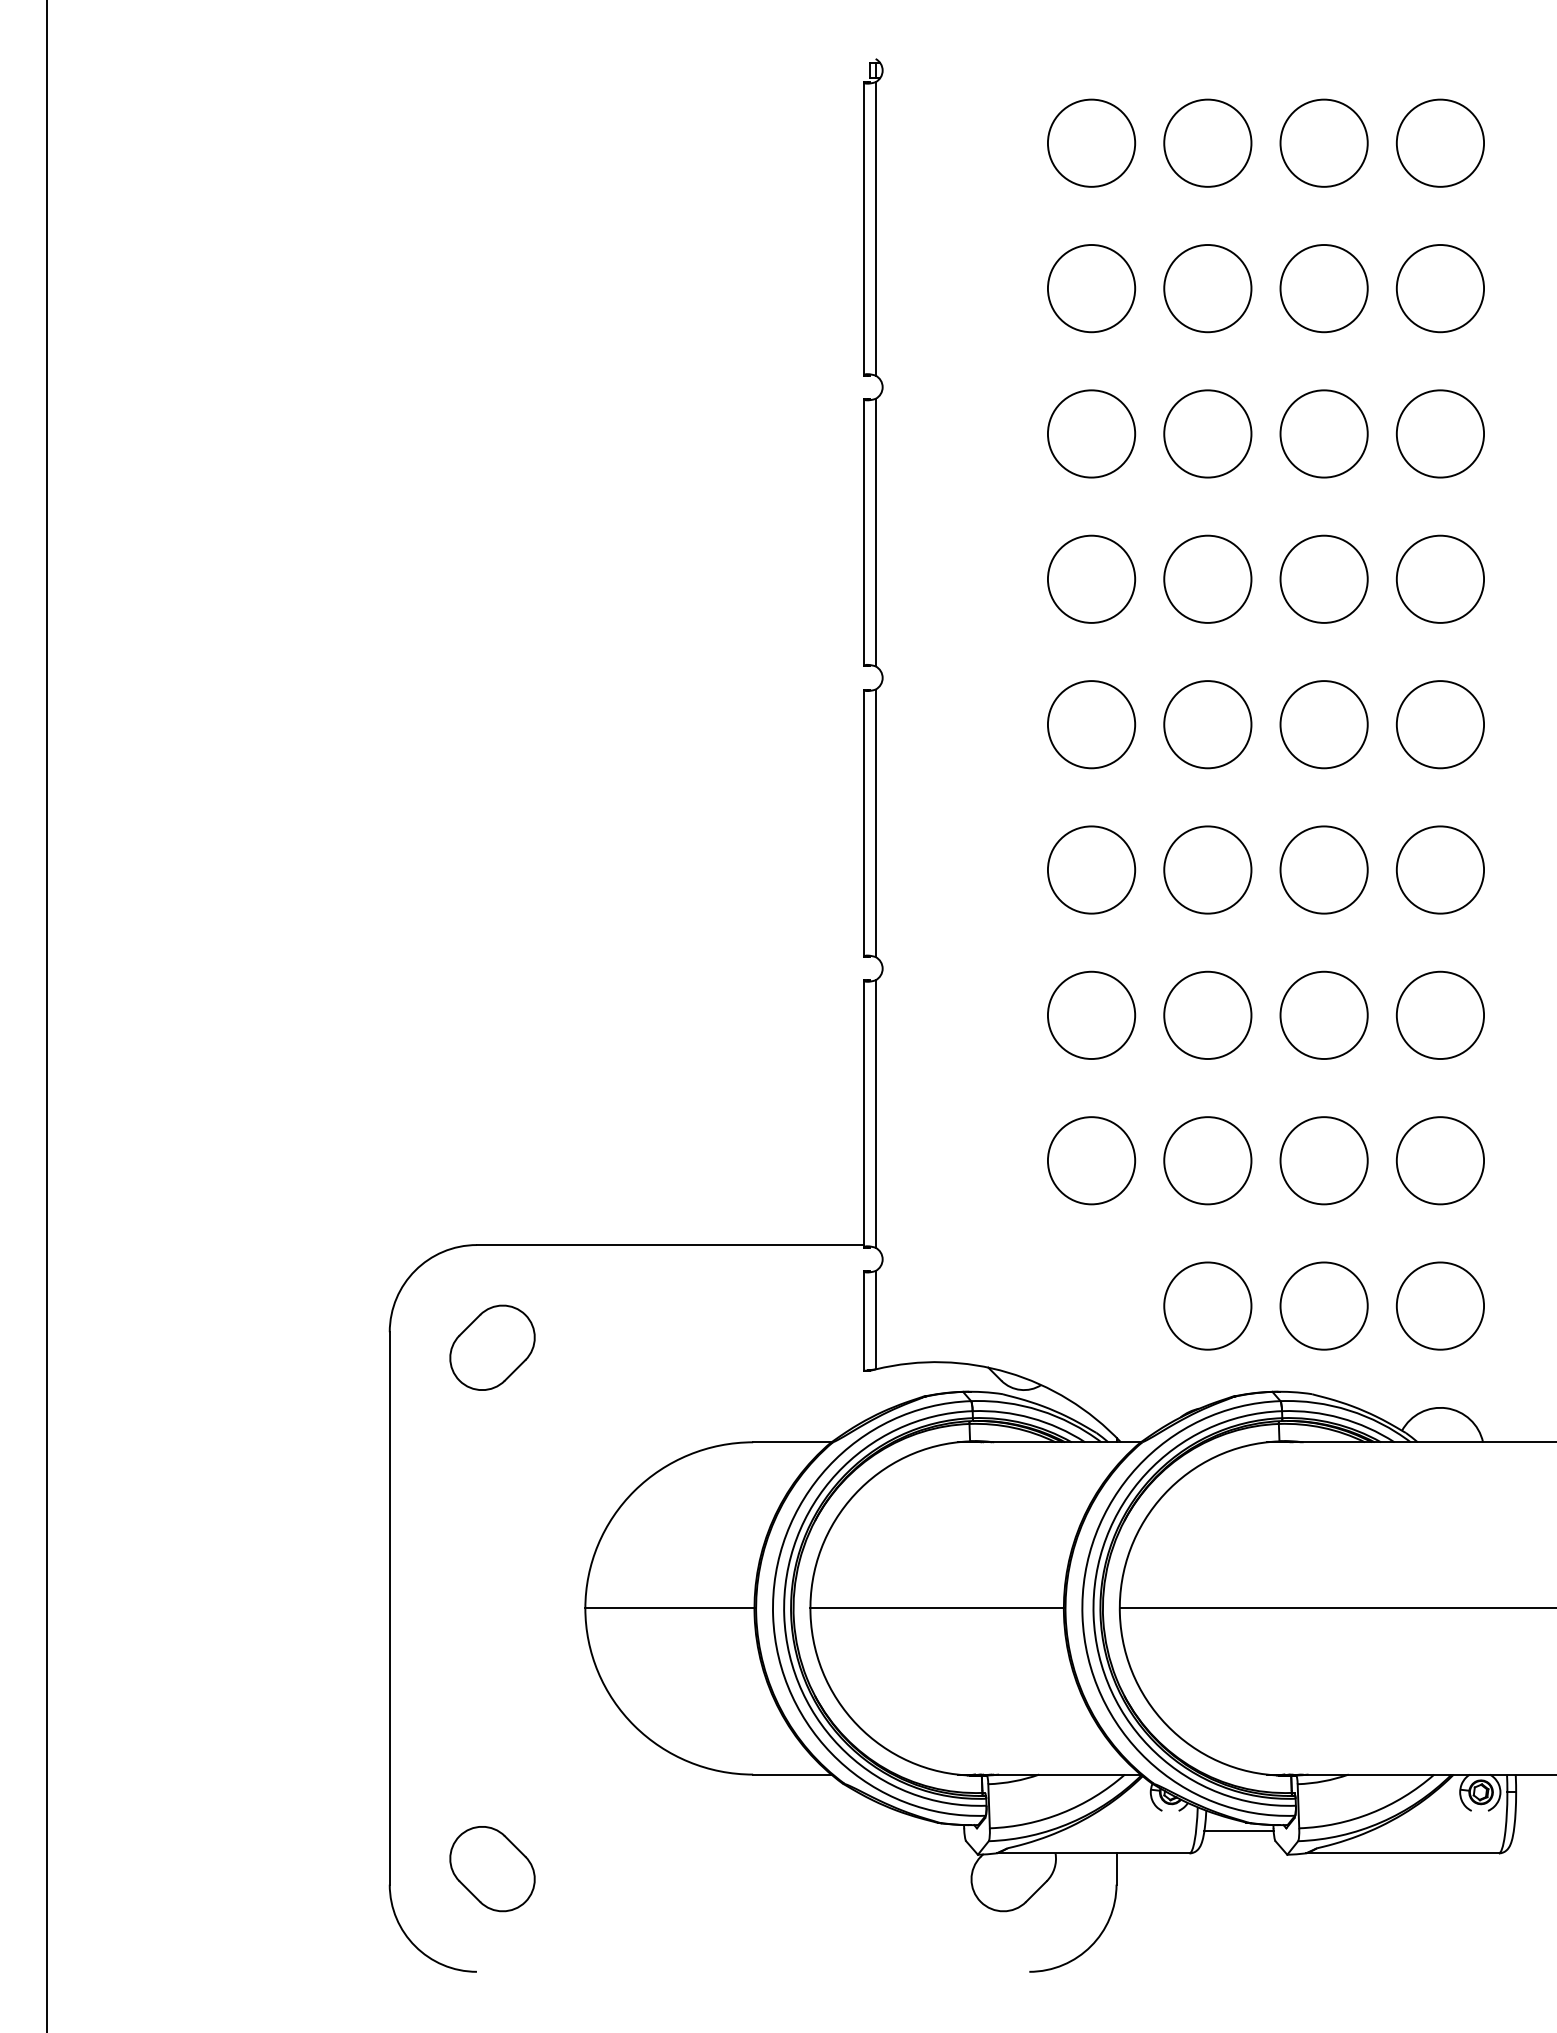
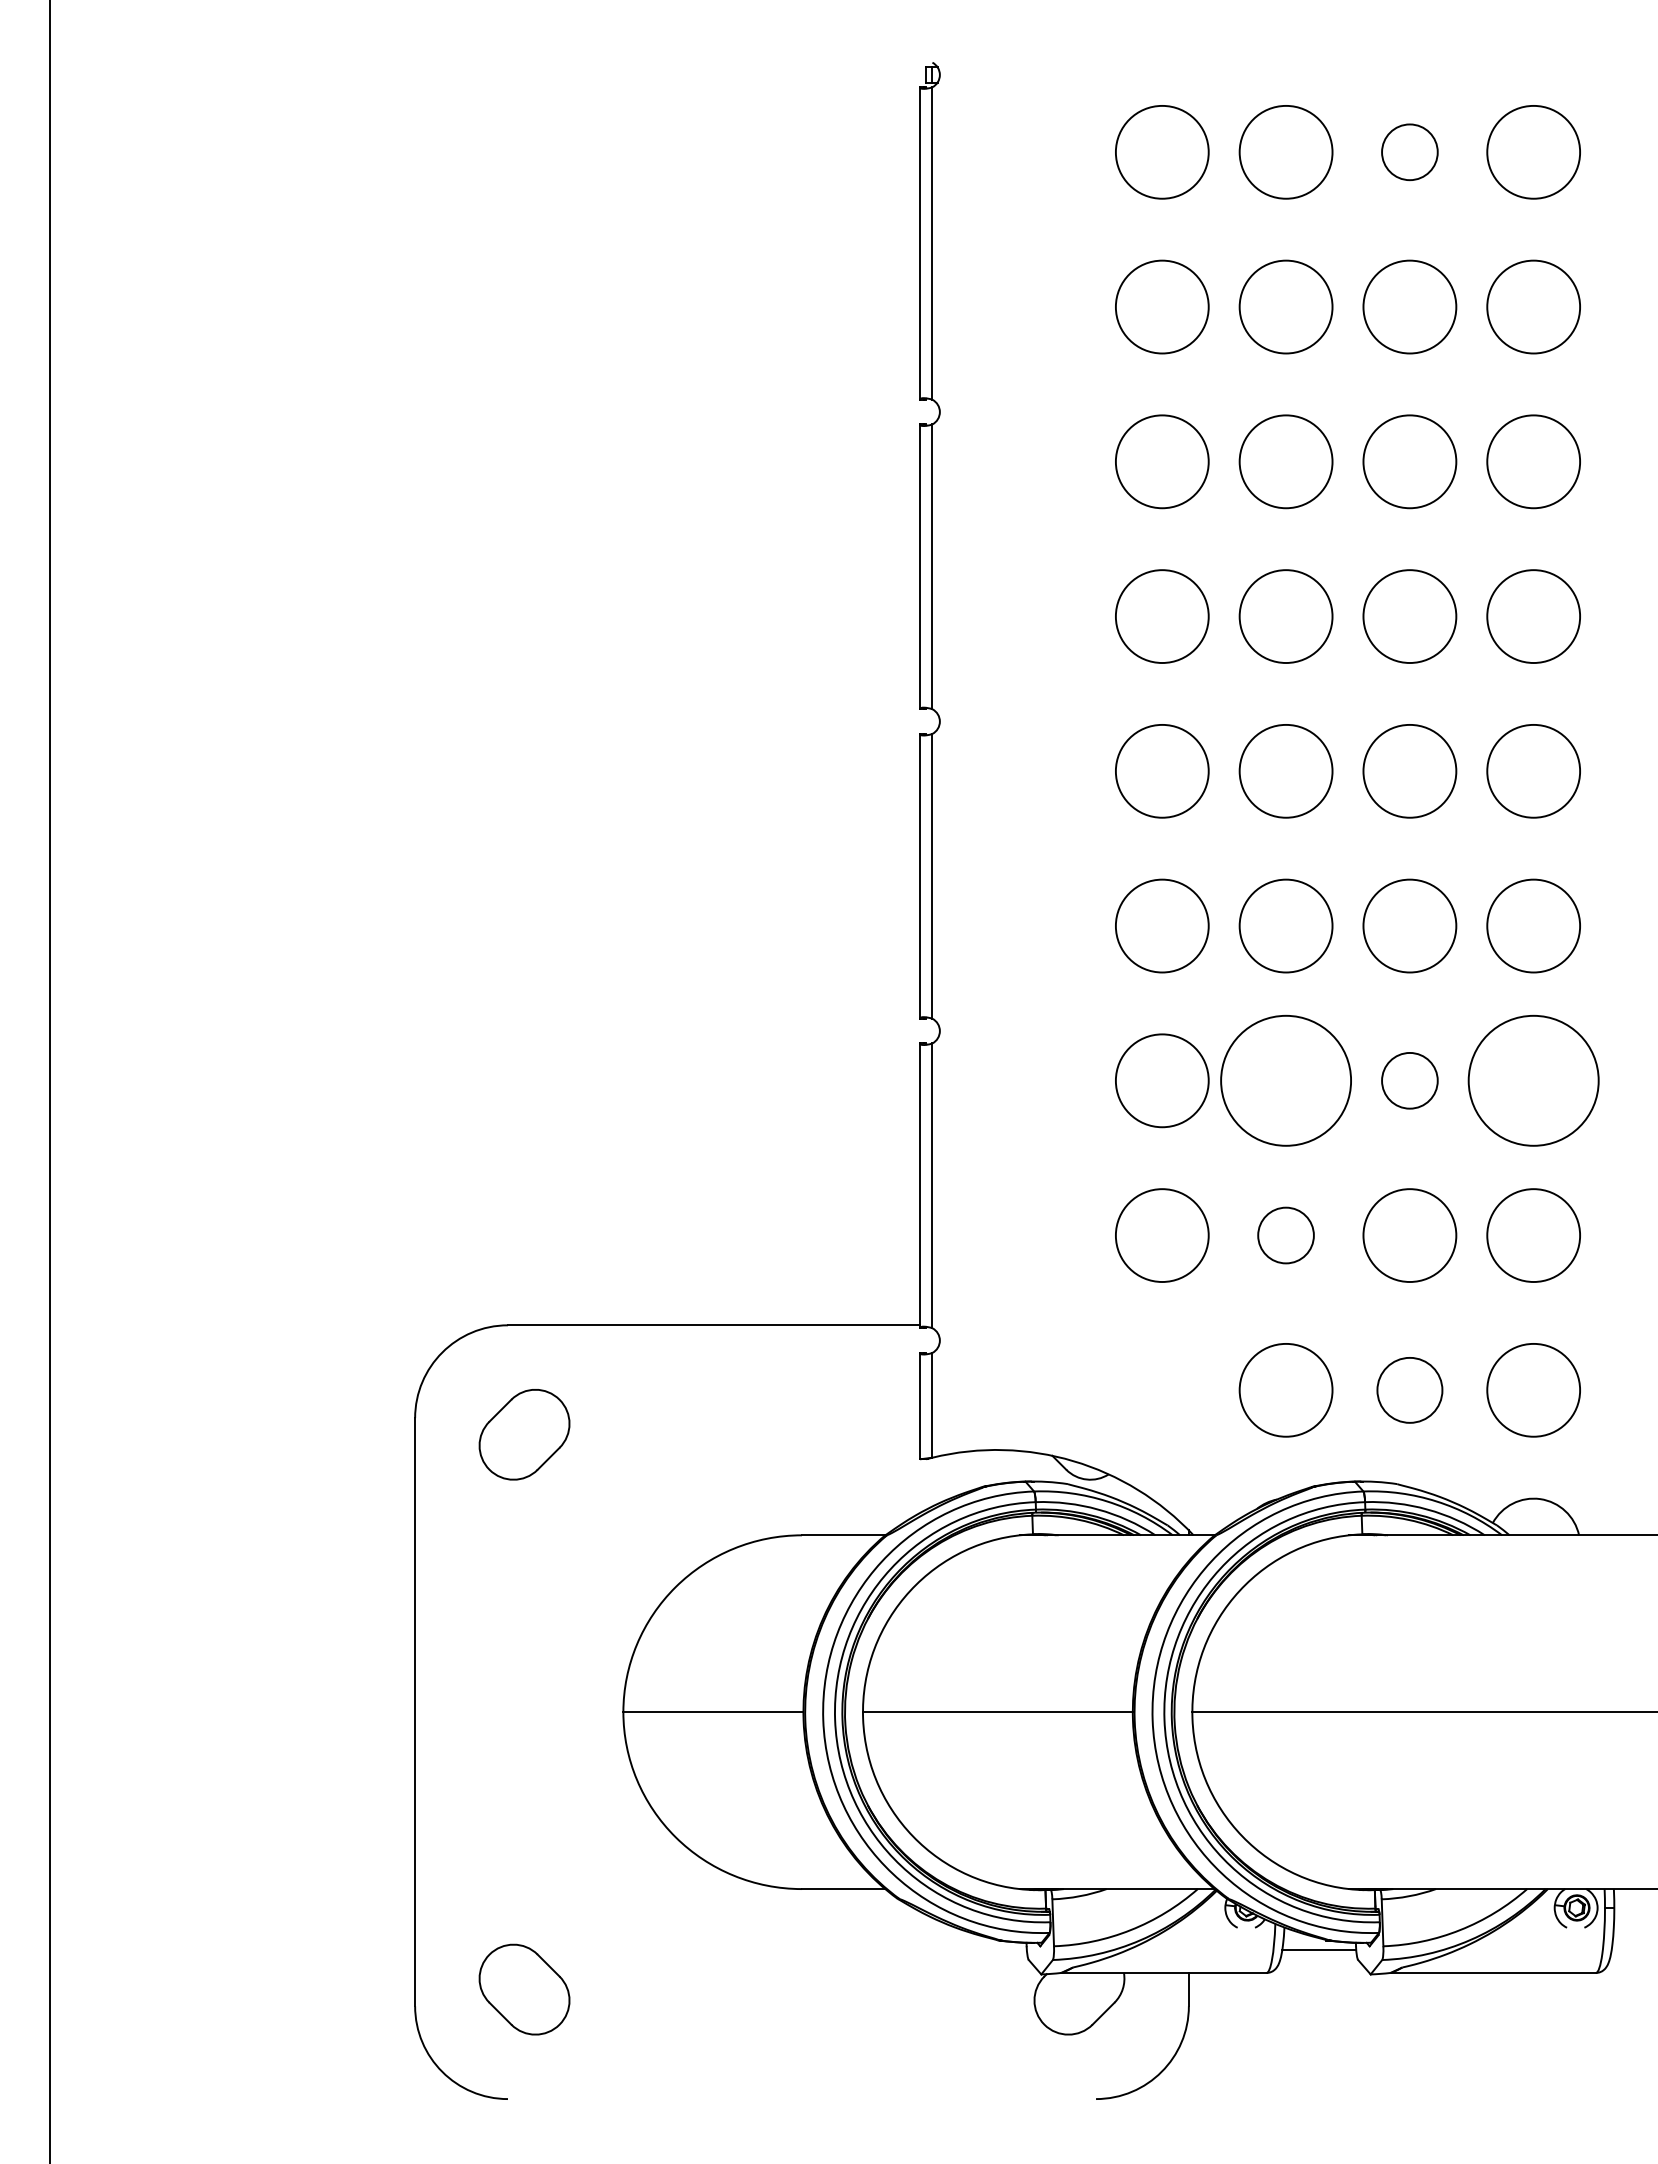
circle: (1323, 142) -> (1409, 151), size x0.6
circle: (1207, 1015) -> (1285, 1080), size x1.4
circle: (1323, 1015) -> (1409, 1080), size x0.6
circle: (1440, 1015) -> (1533, 1080), size x1.4
circle: (1207, 1160) -> (1285, 1235), size x0.6
circle: (1323, 1306) -> (1409, 1390), size x0.7

